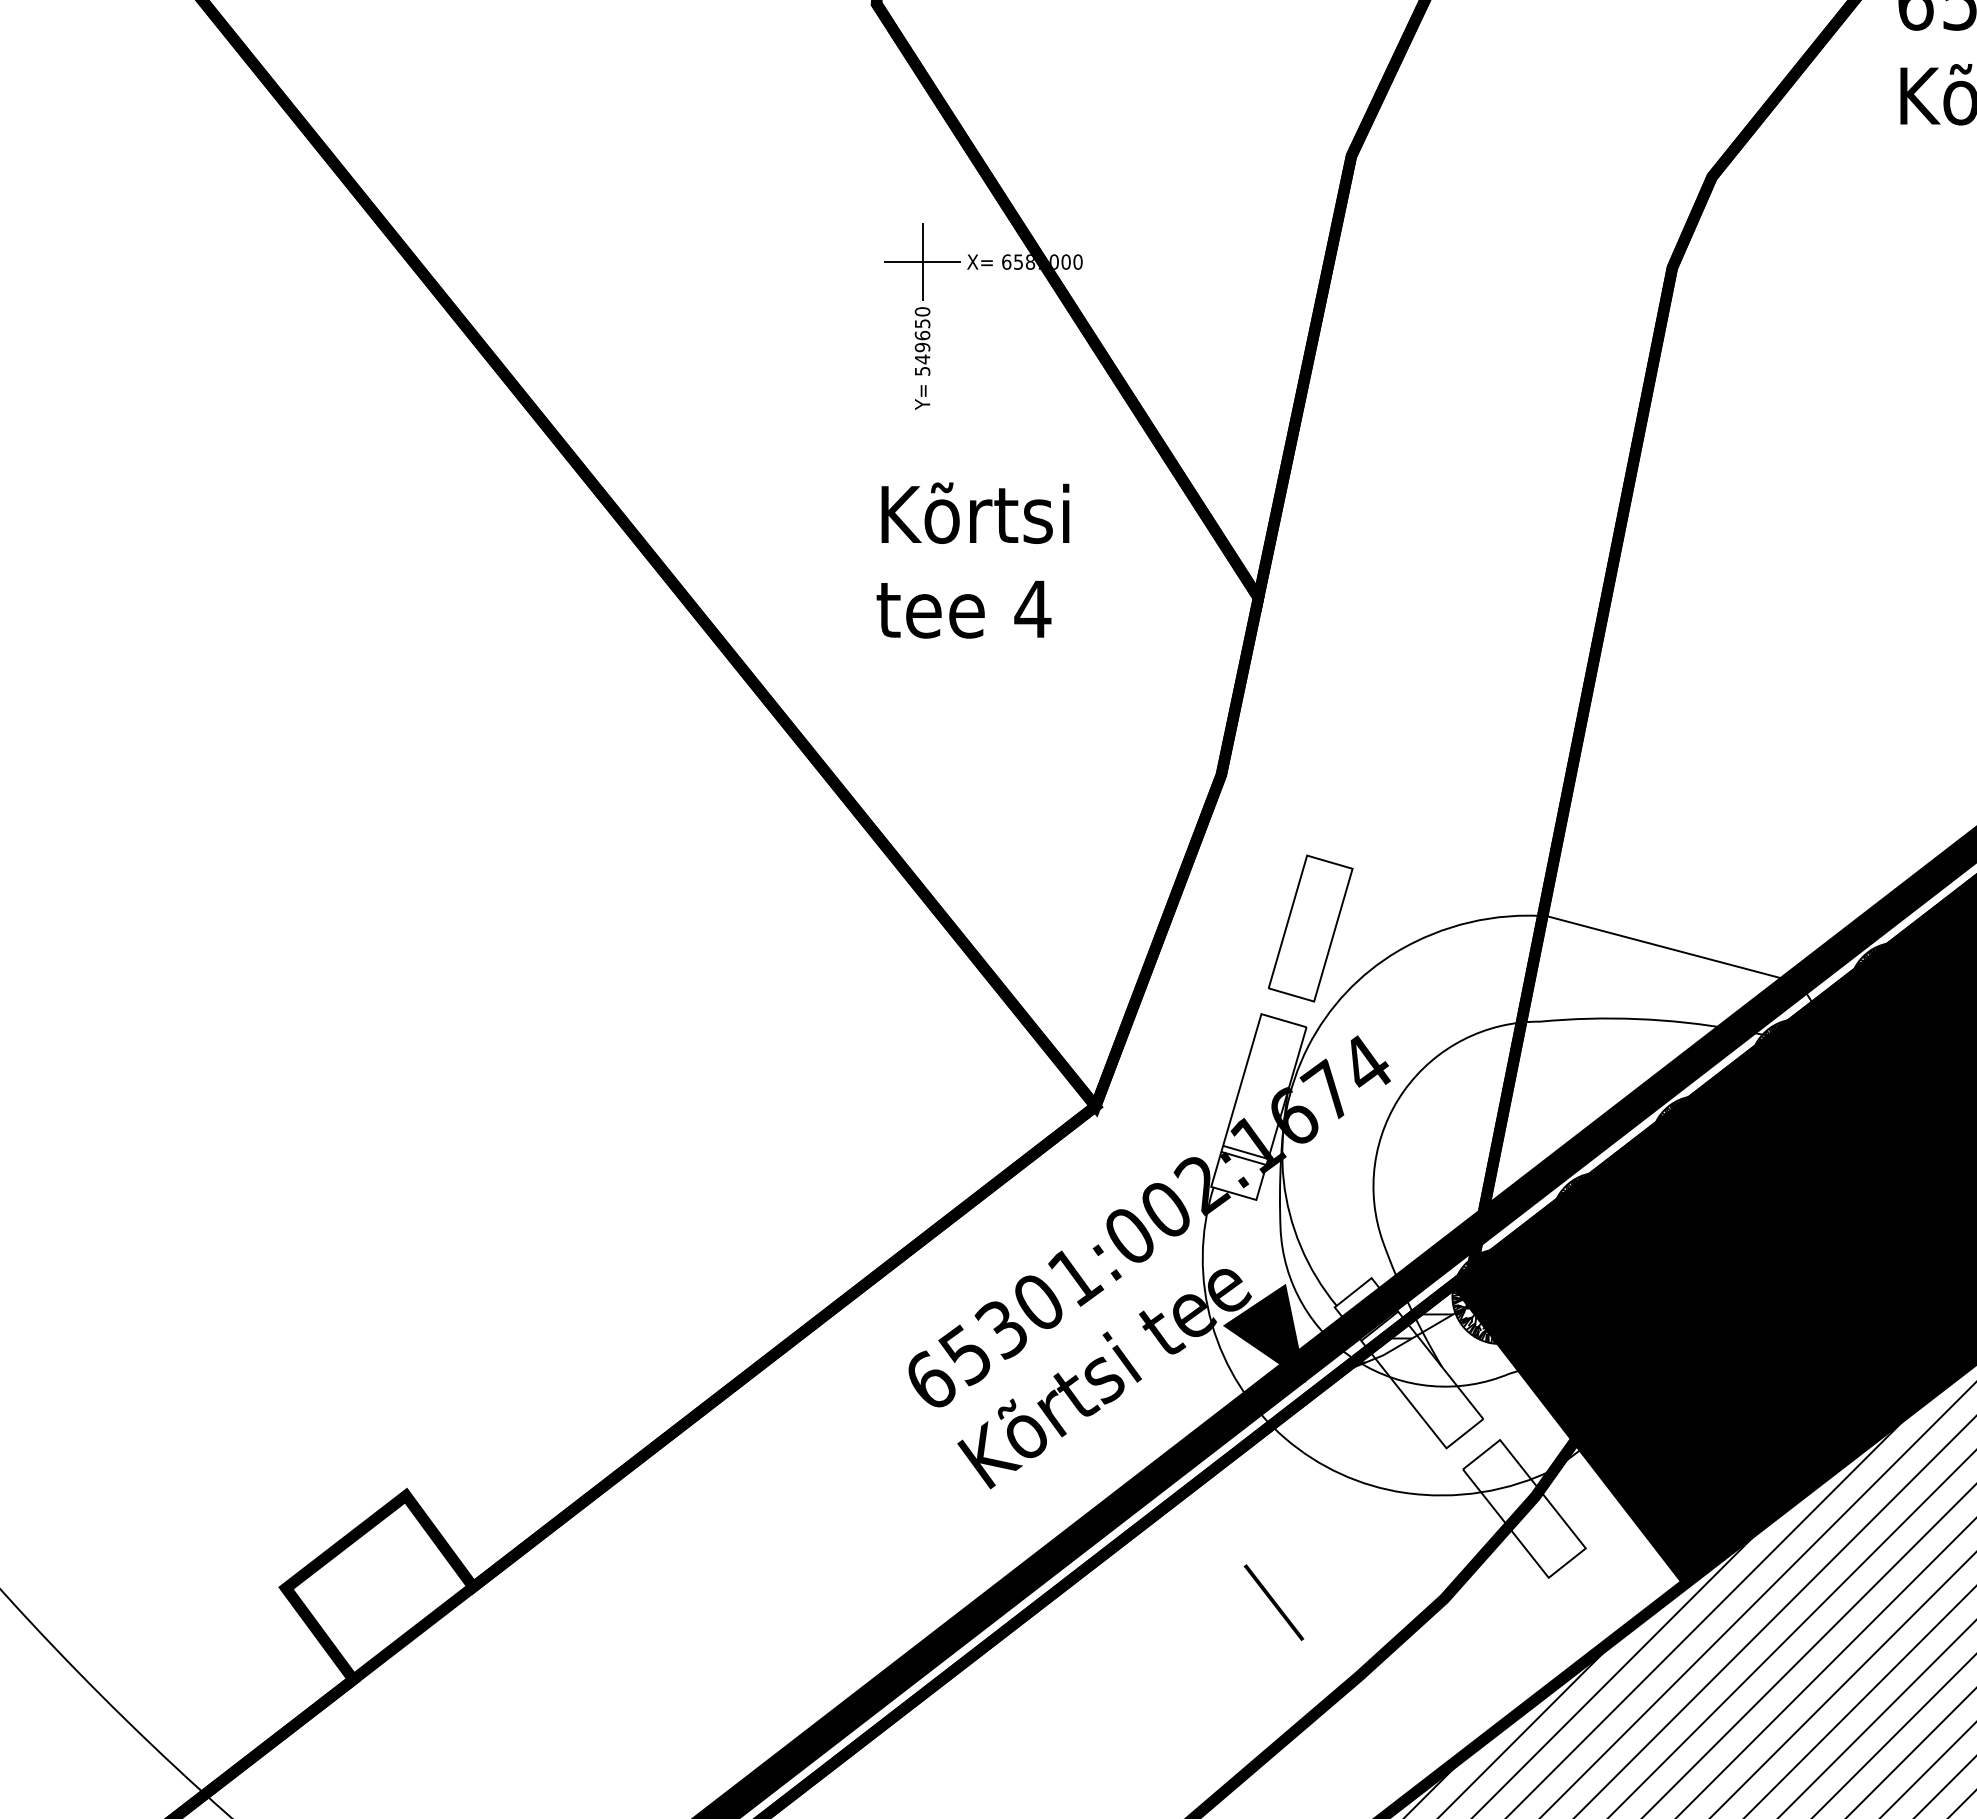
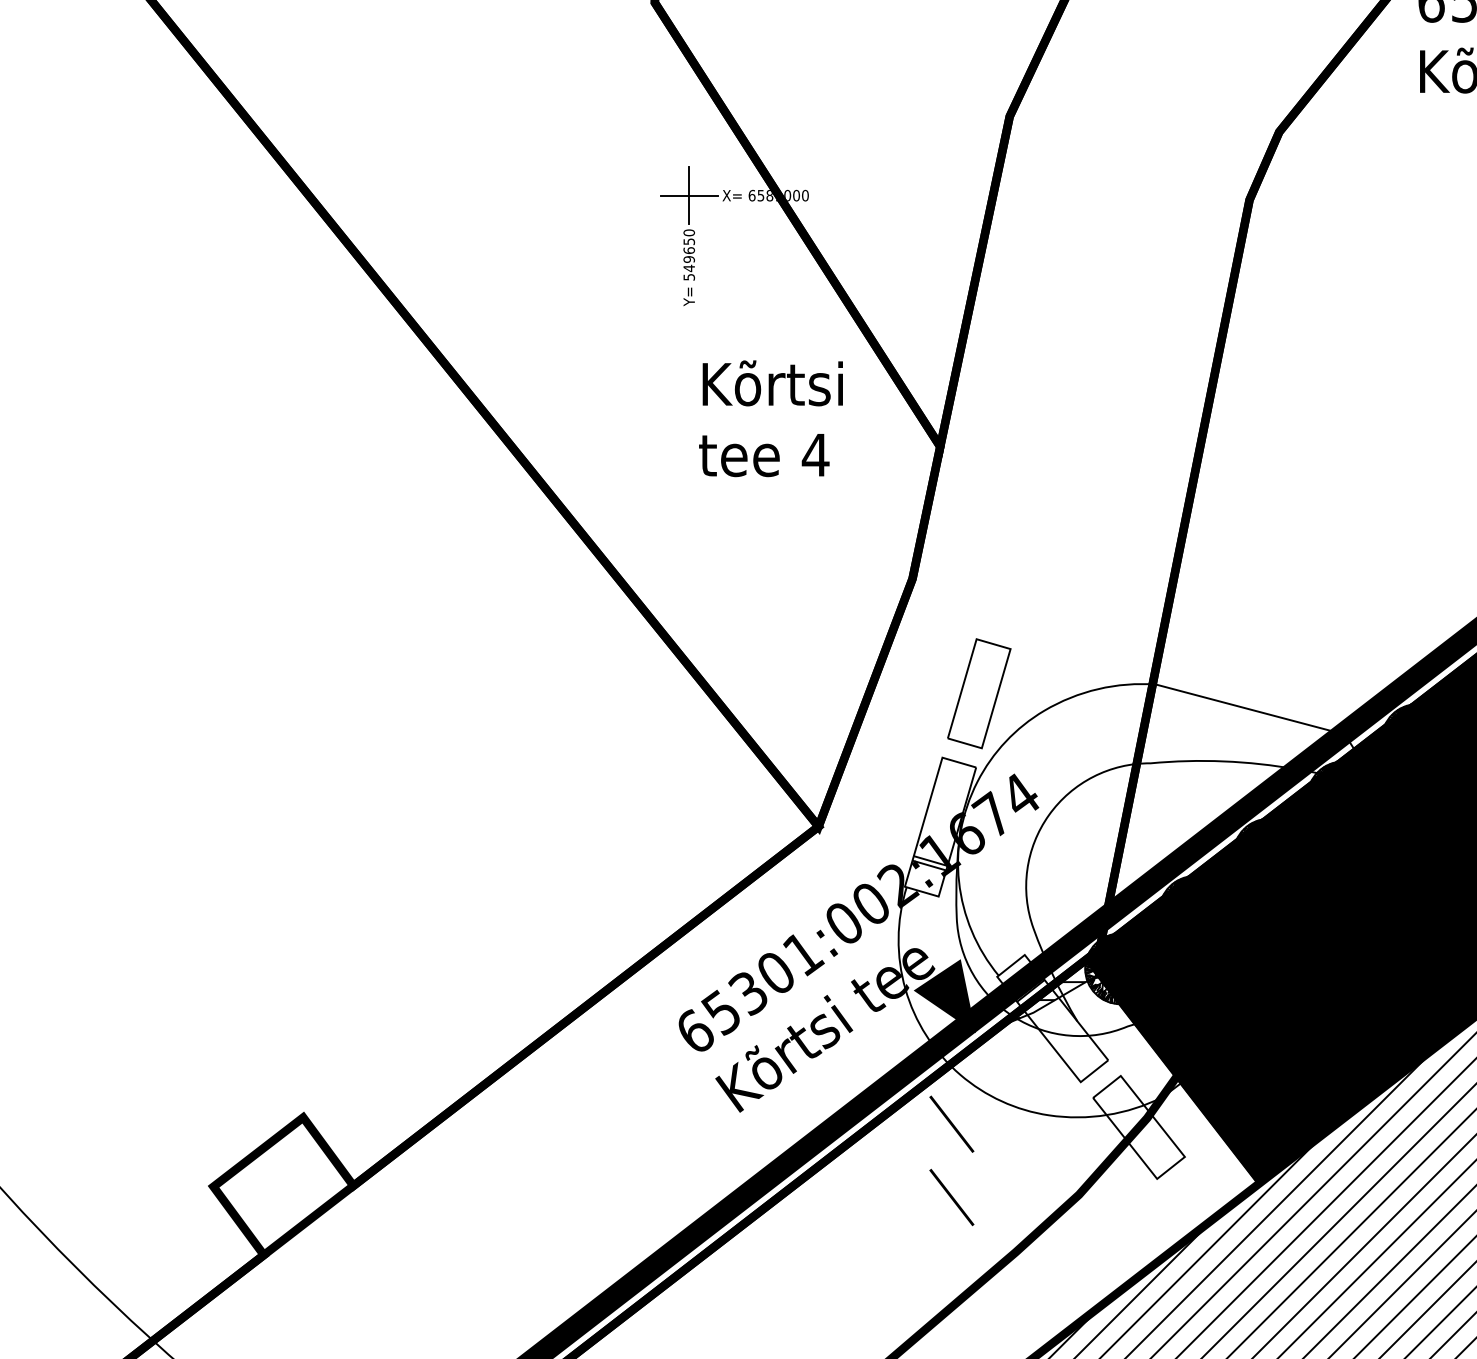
text: (972, 560) -> (770, 418), moved
line: (1273, 1504) -> (951, 1124), added

